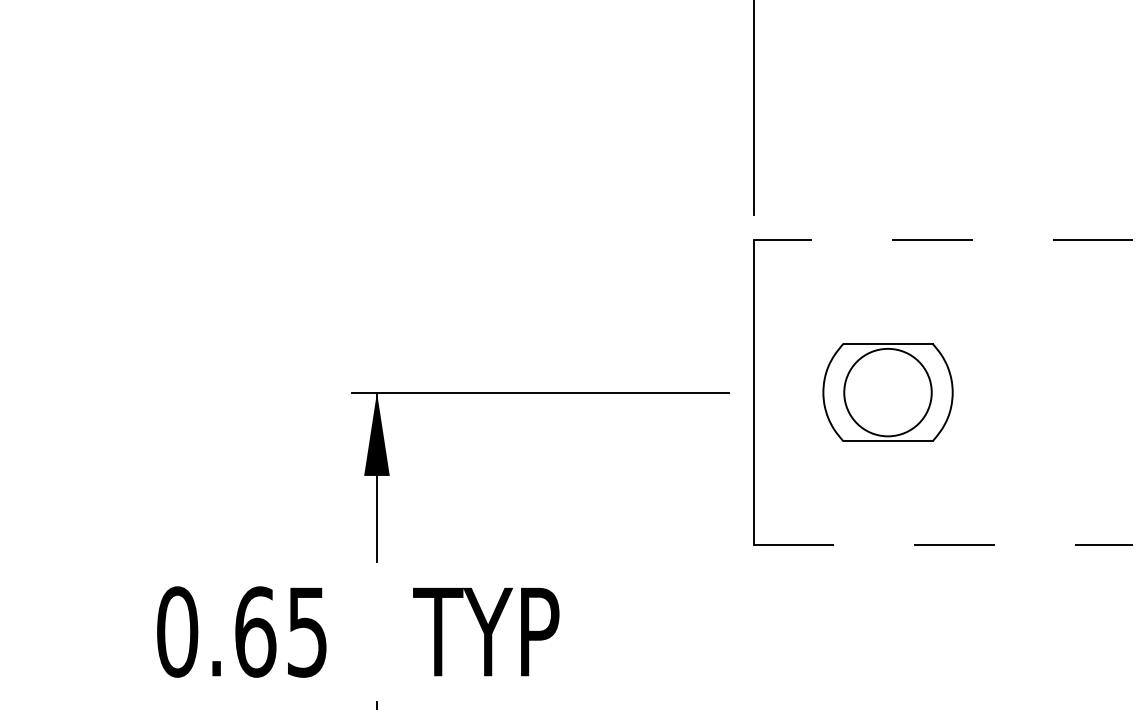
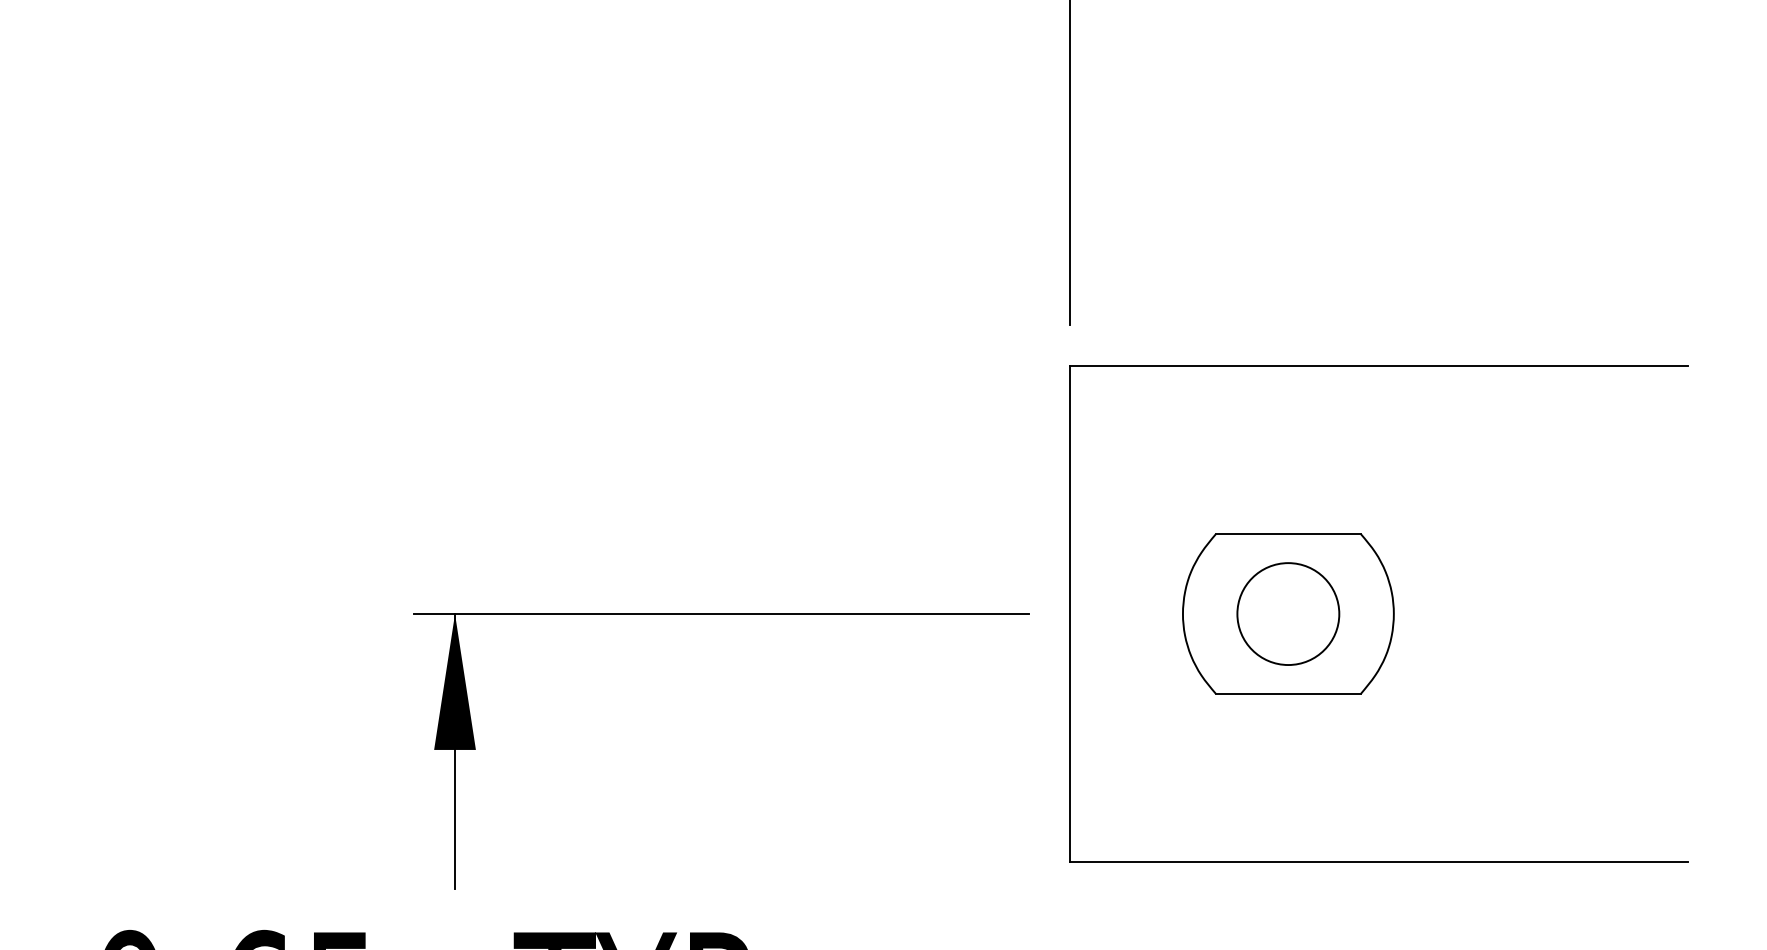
line: (942, 240) -> (1377, 366), dashed -> solid
circle: (887, 392) -> (1287, 613), size x0.71
line: (943, 544) -> (1378, 861), dashed -> solid

